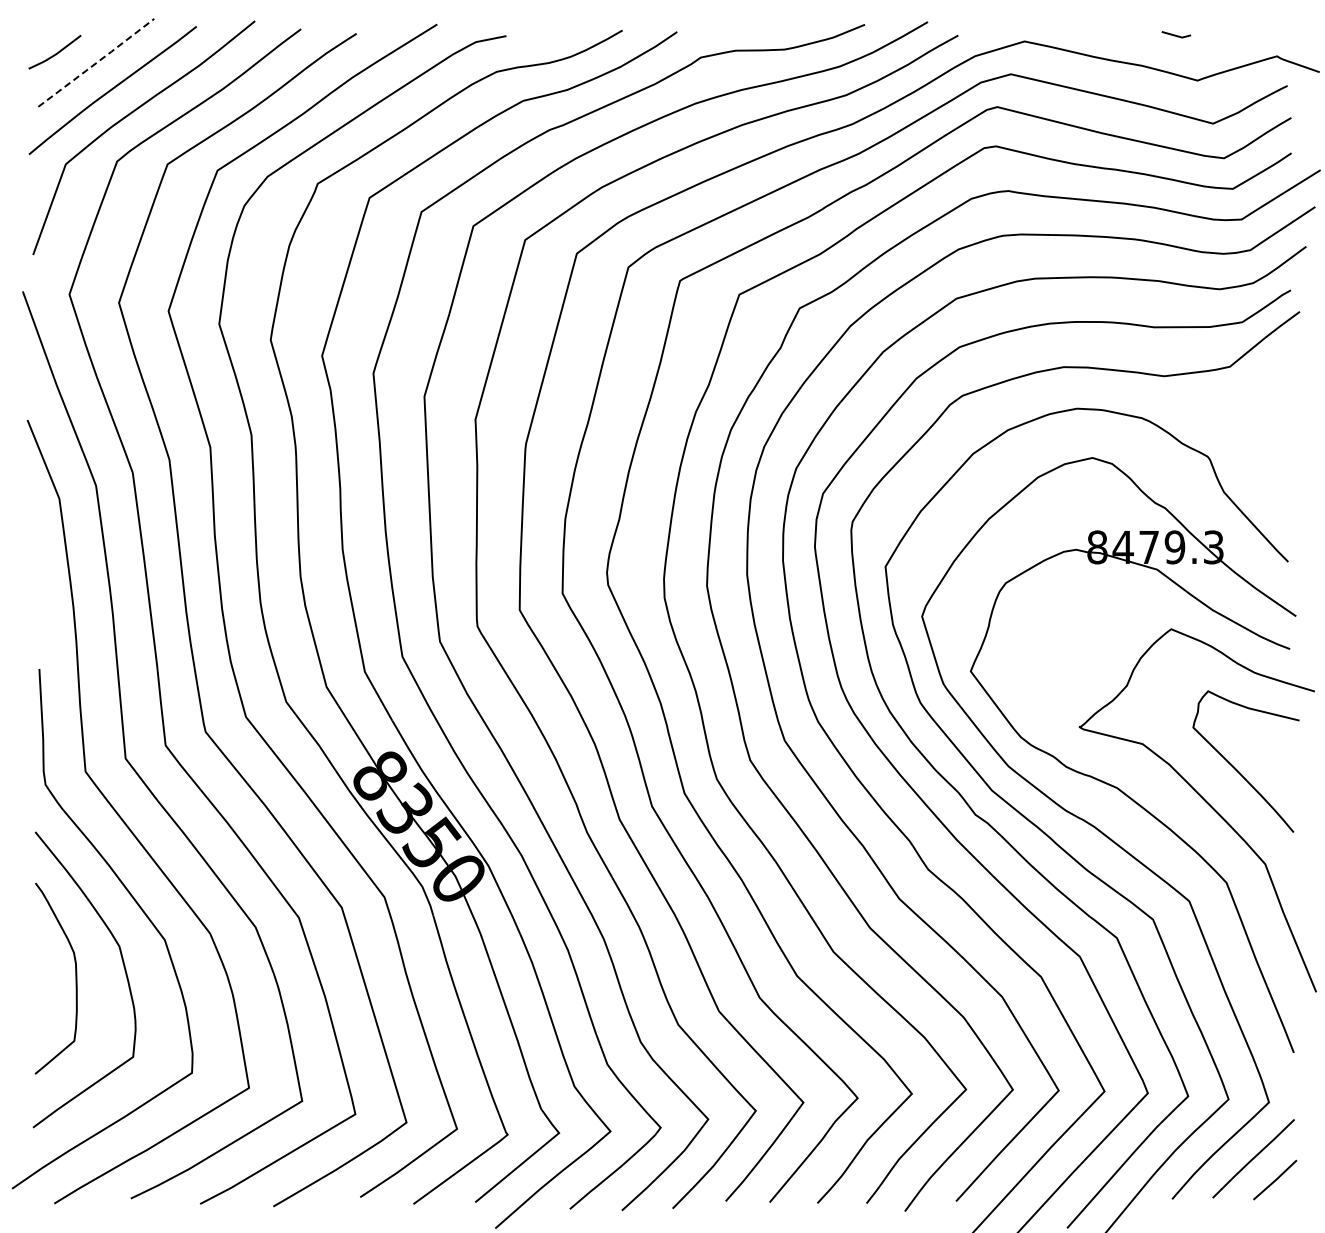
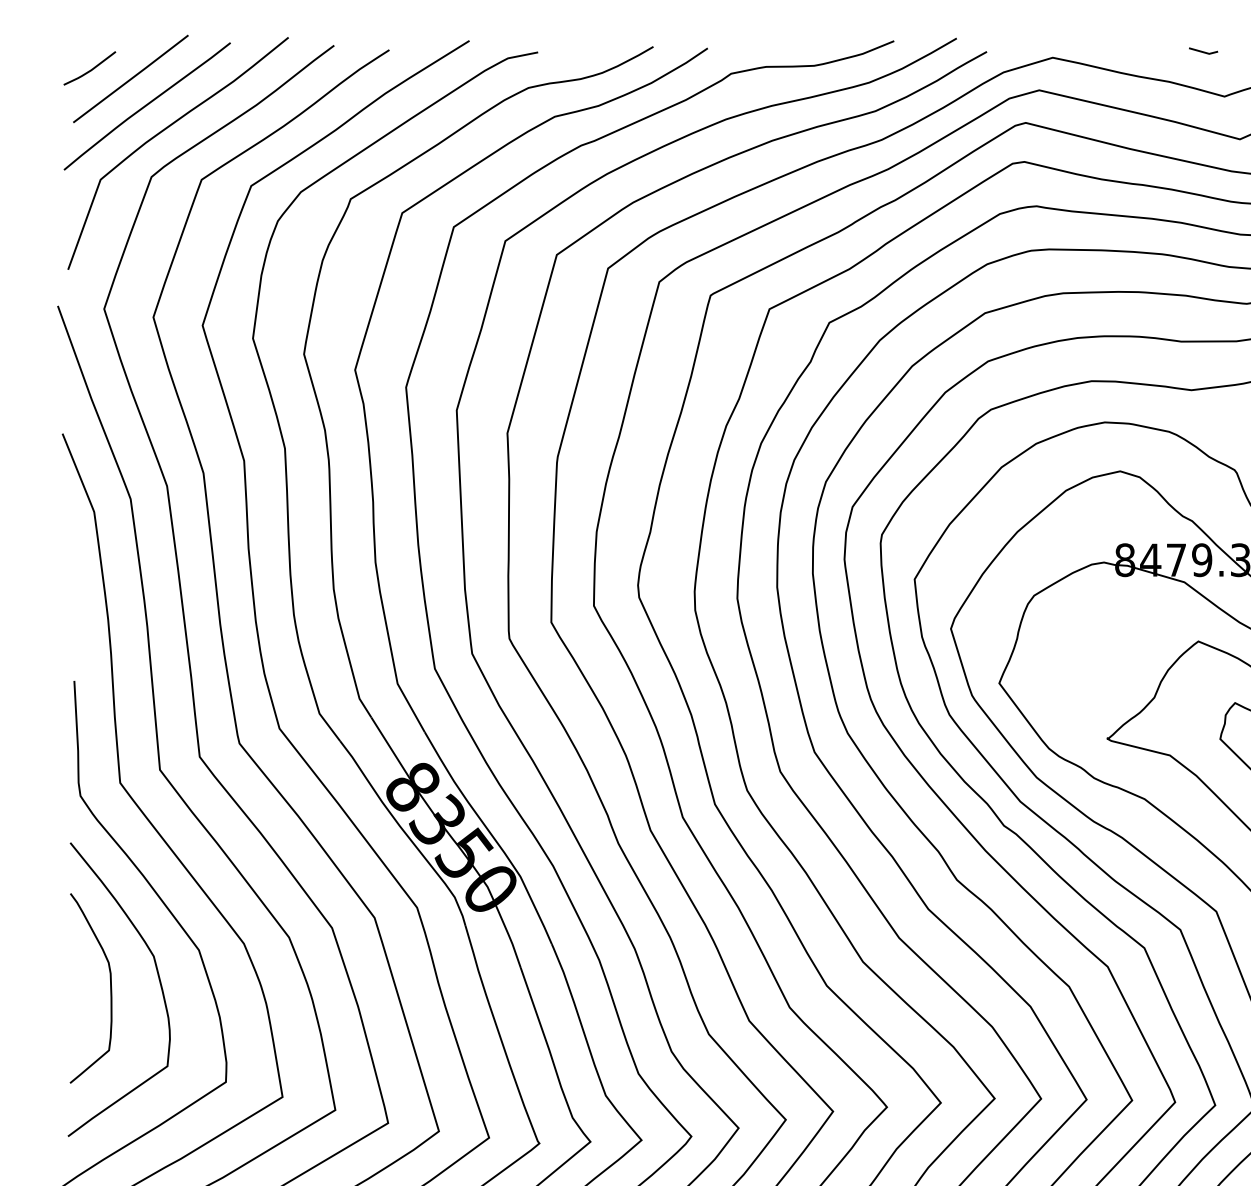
line: (97, 62) -> (132, 78), dashed -> solid

